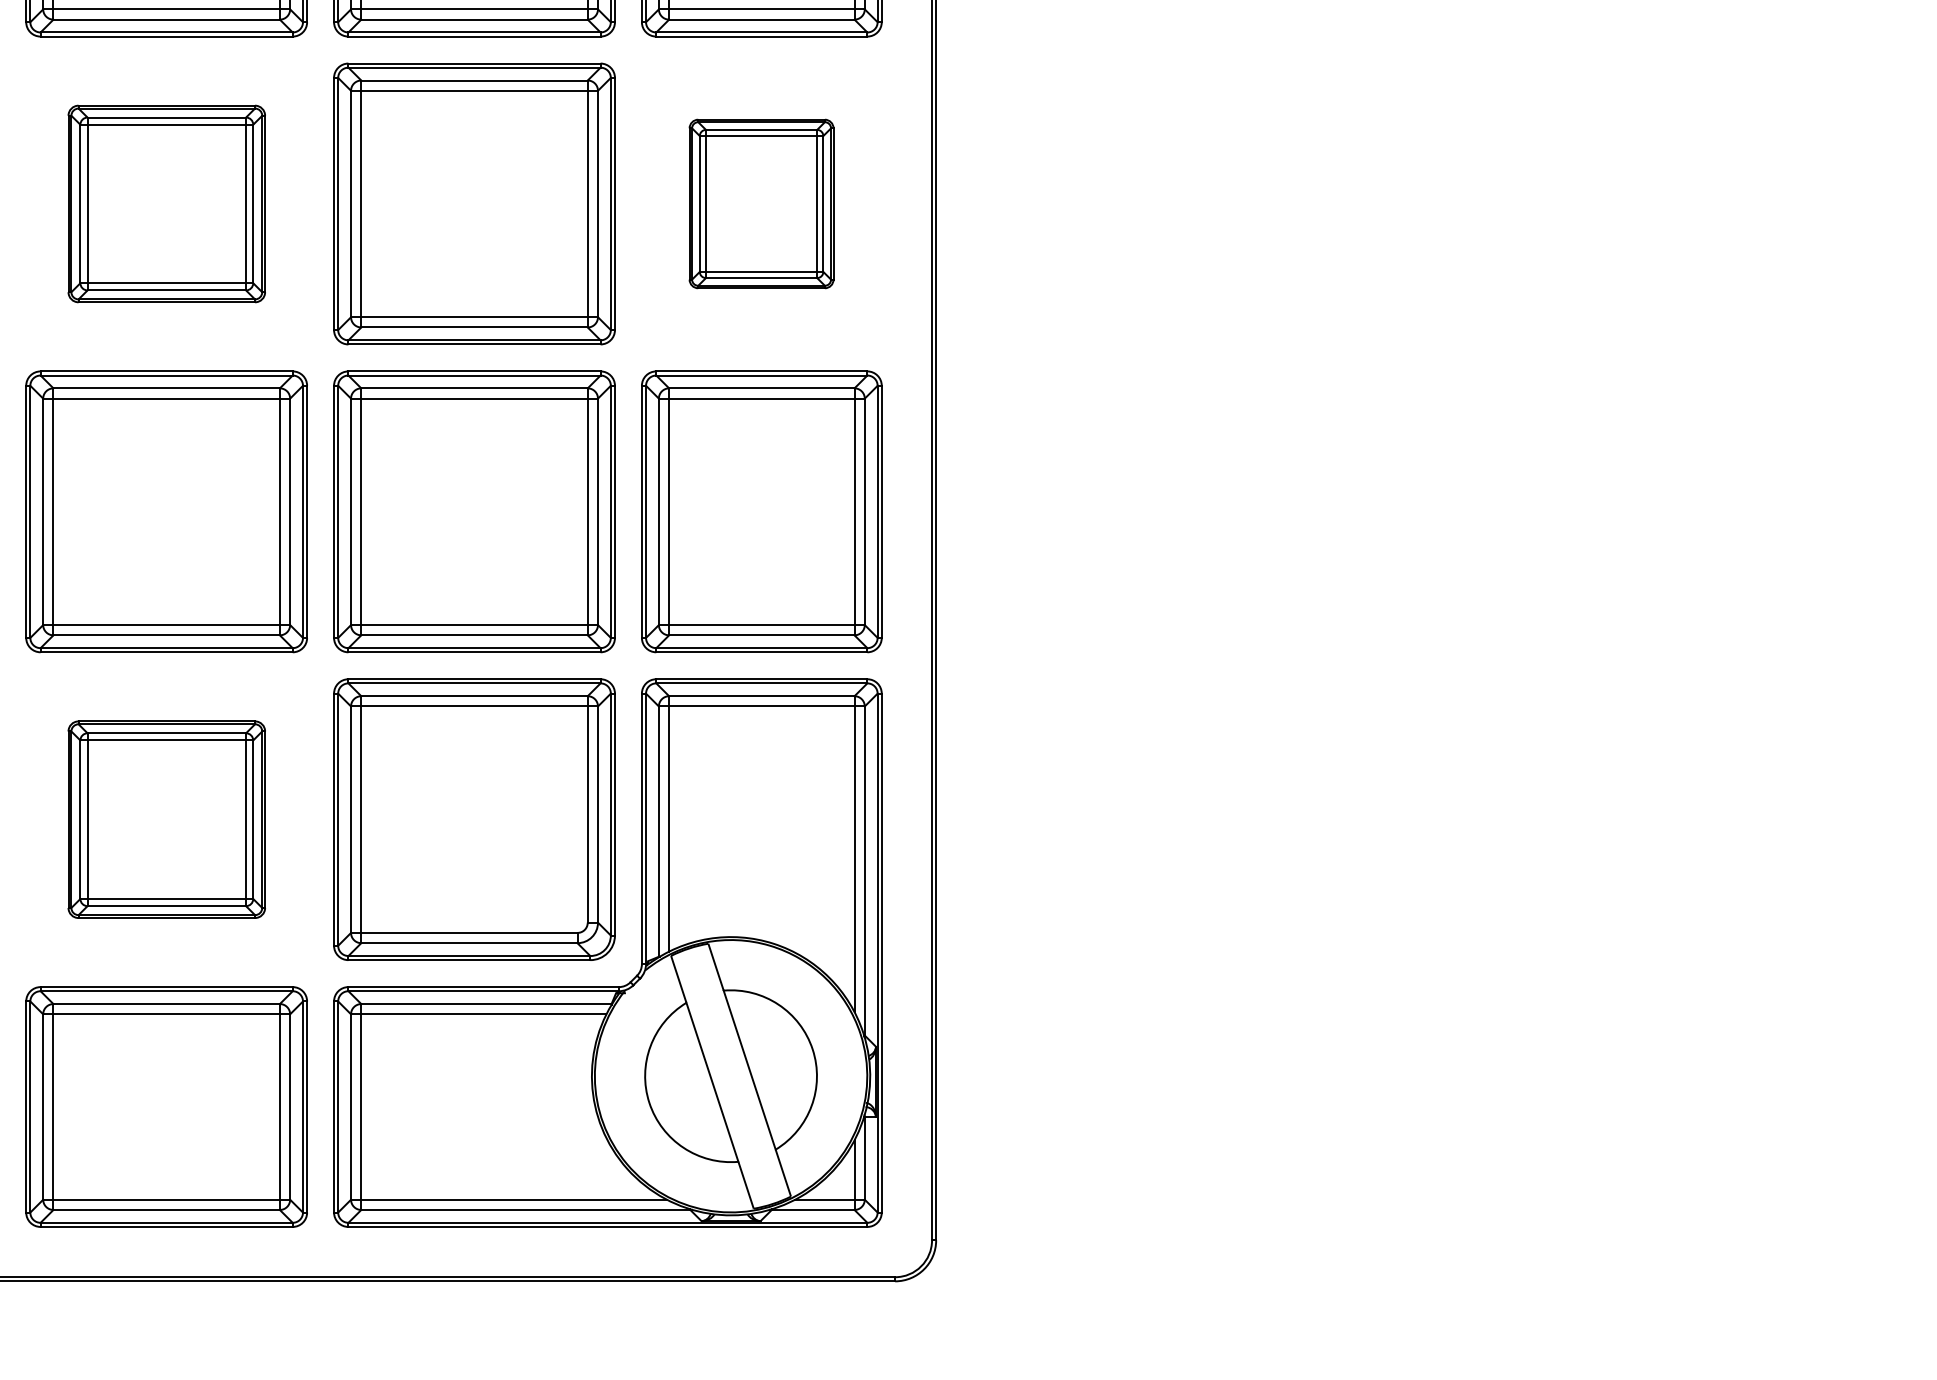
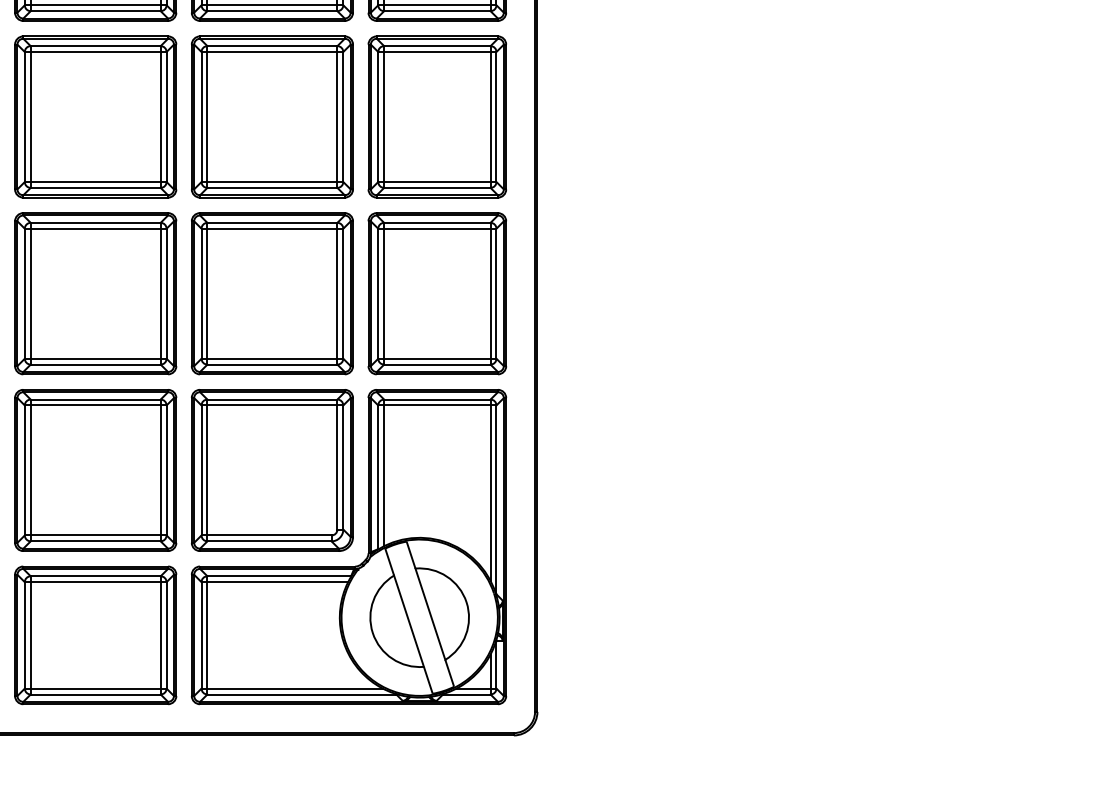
part: (166, 203) -> (95, 116), size x1.43
part: (760, 203) -> (436, 116), size x1.67
part: (166, 819) -> (95, 470), size x1.43

